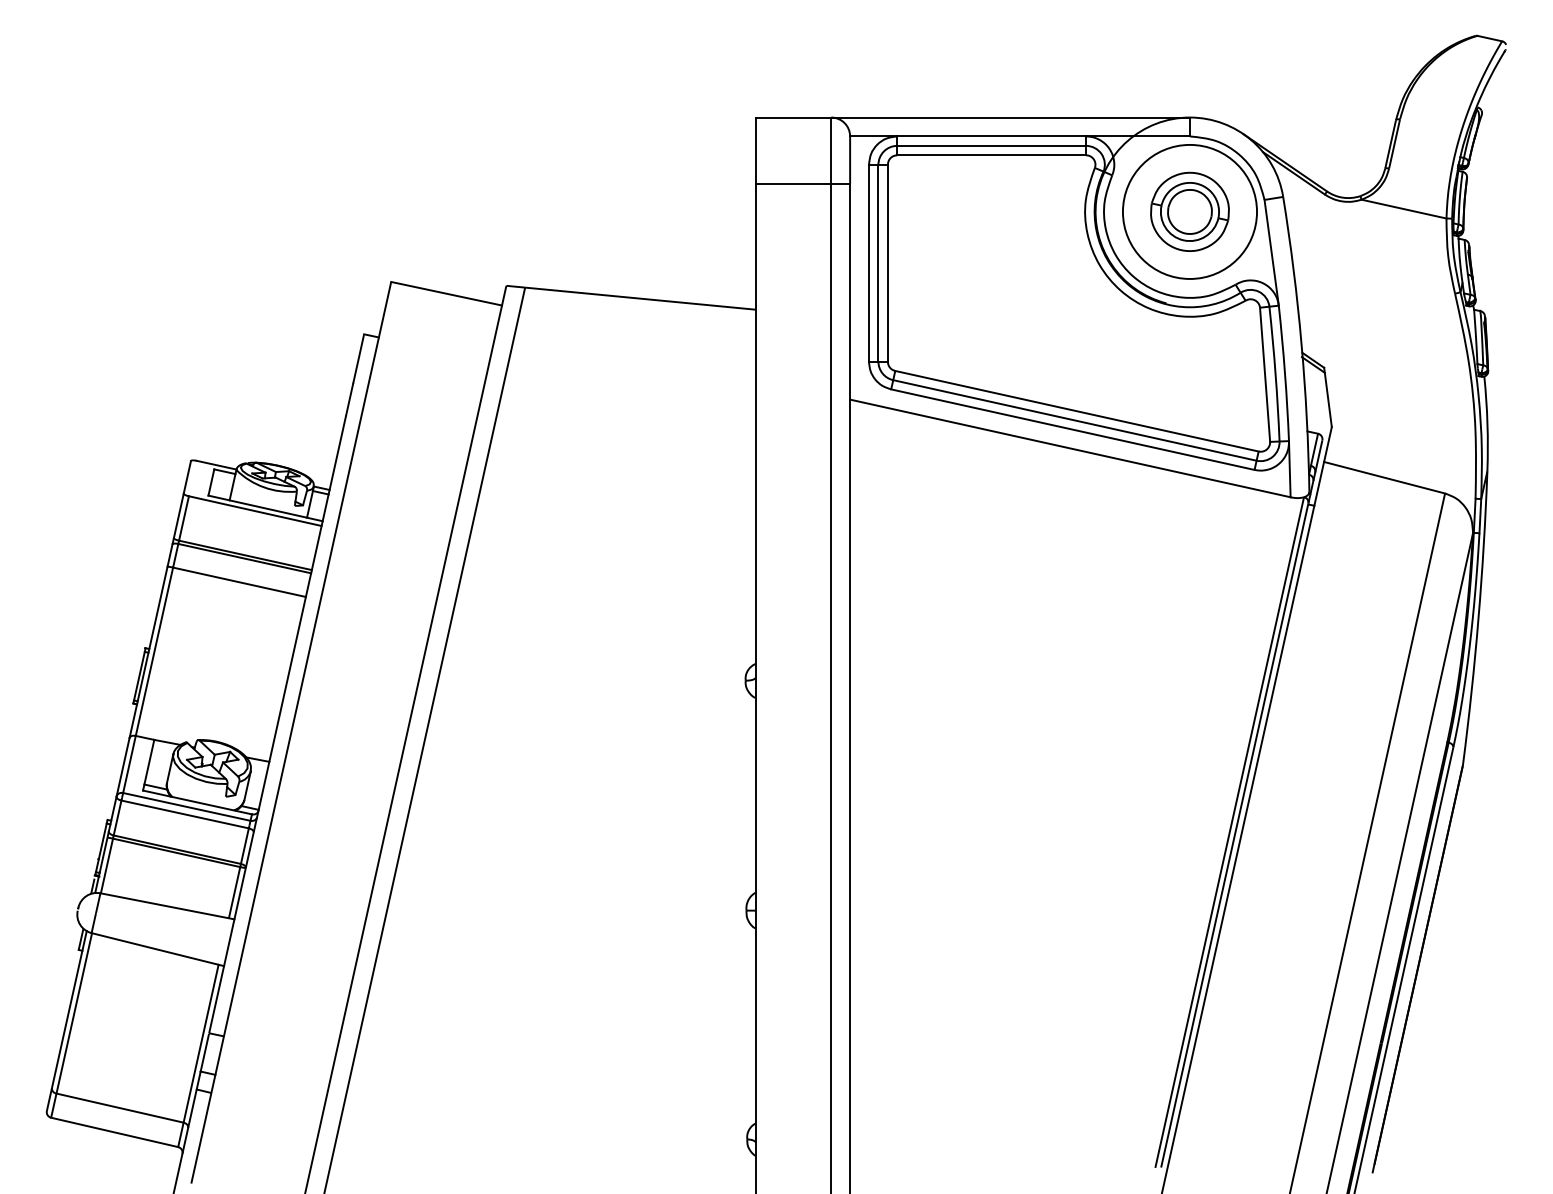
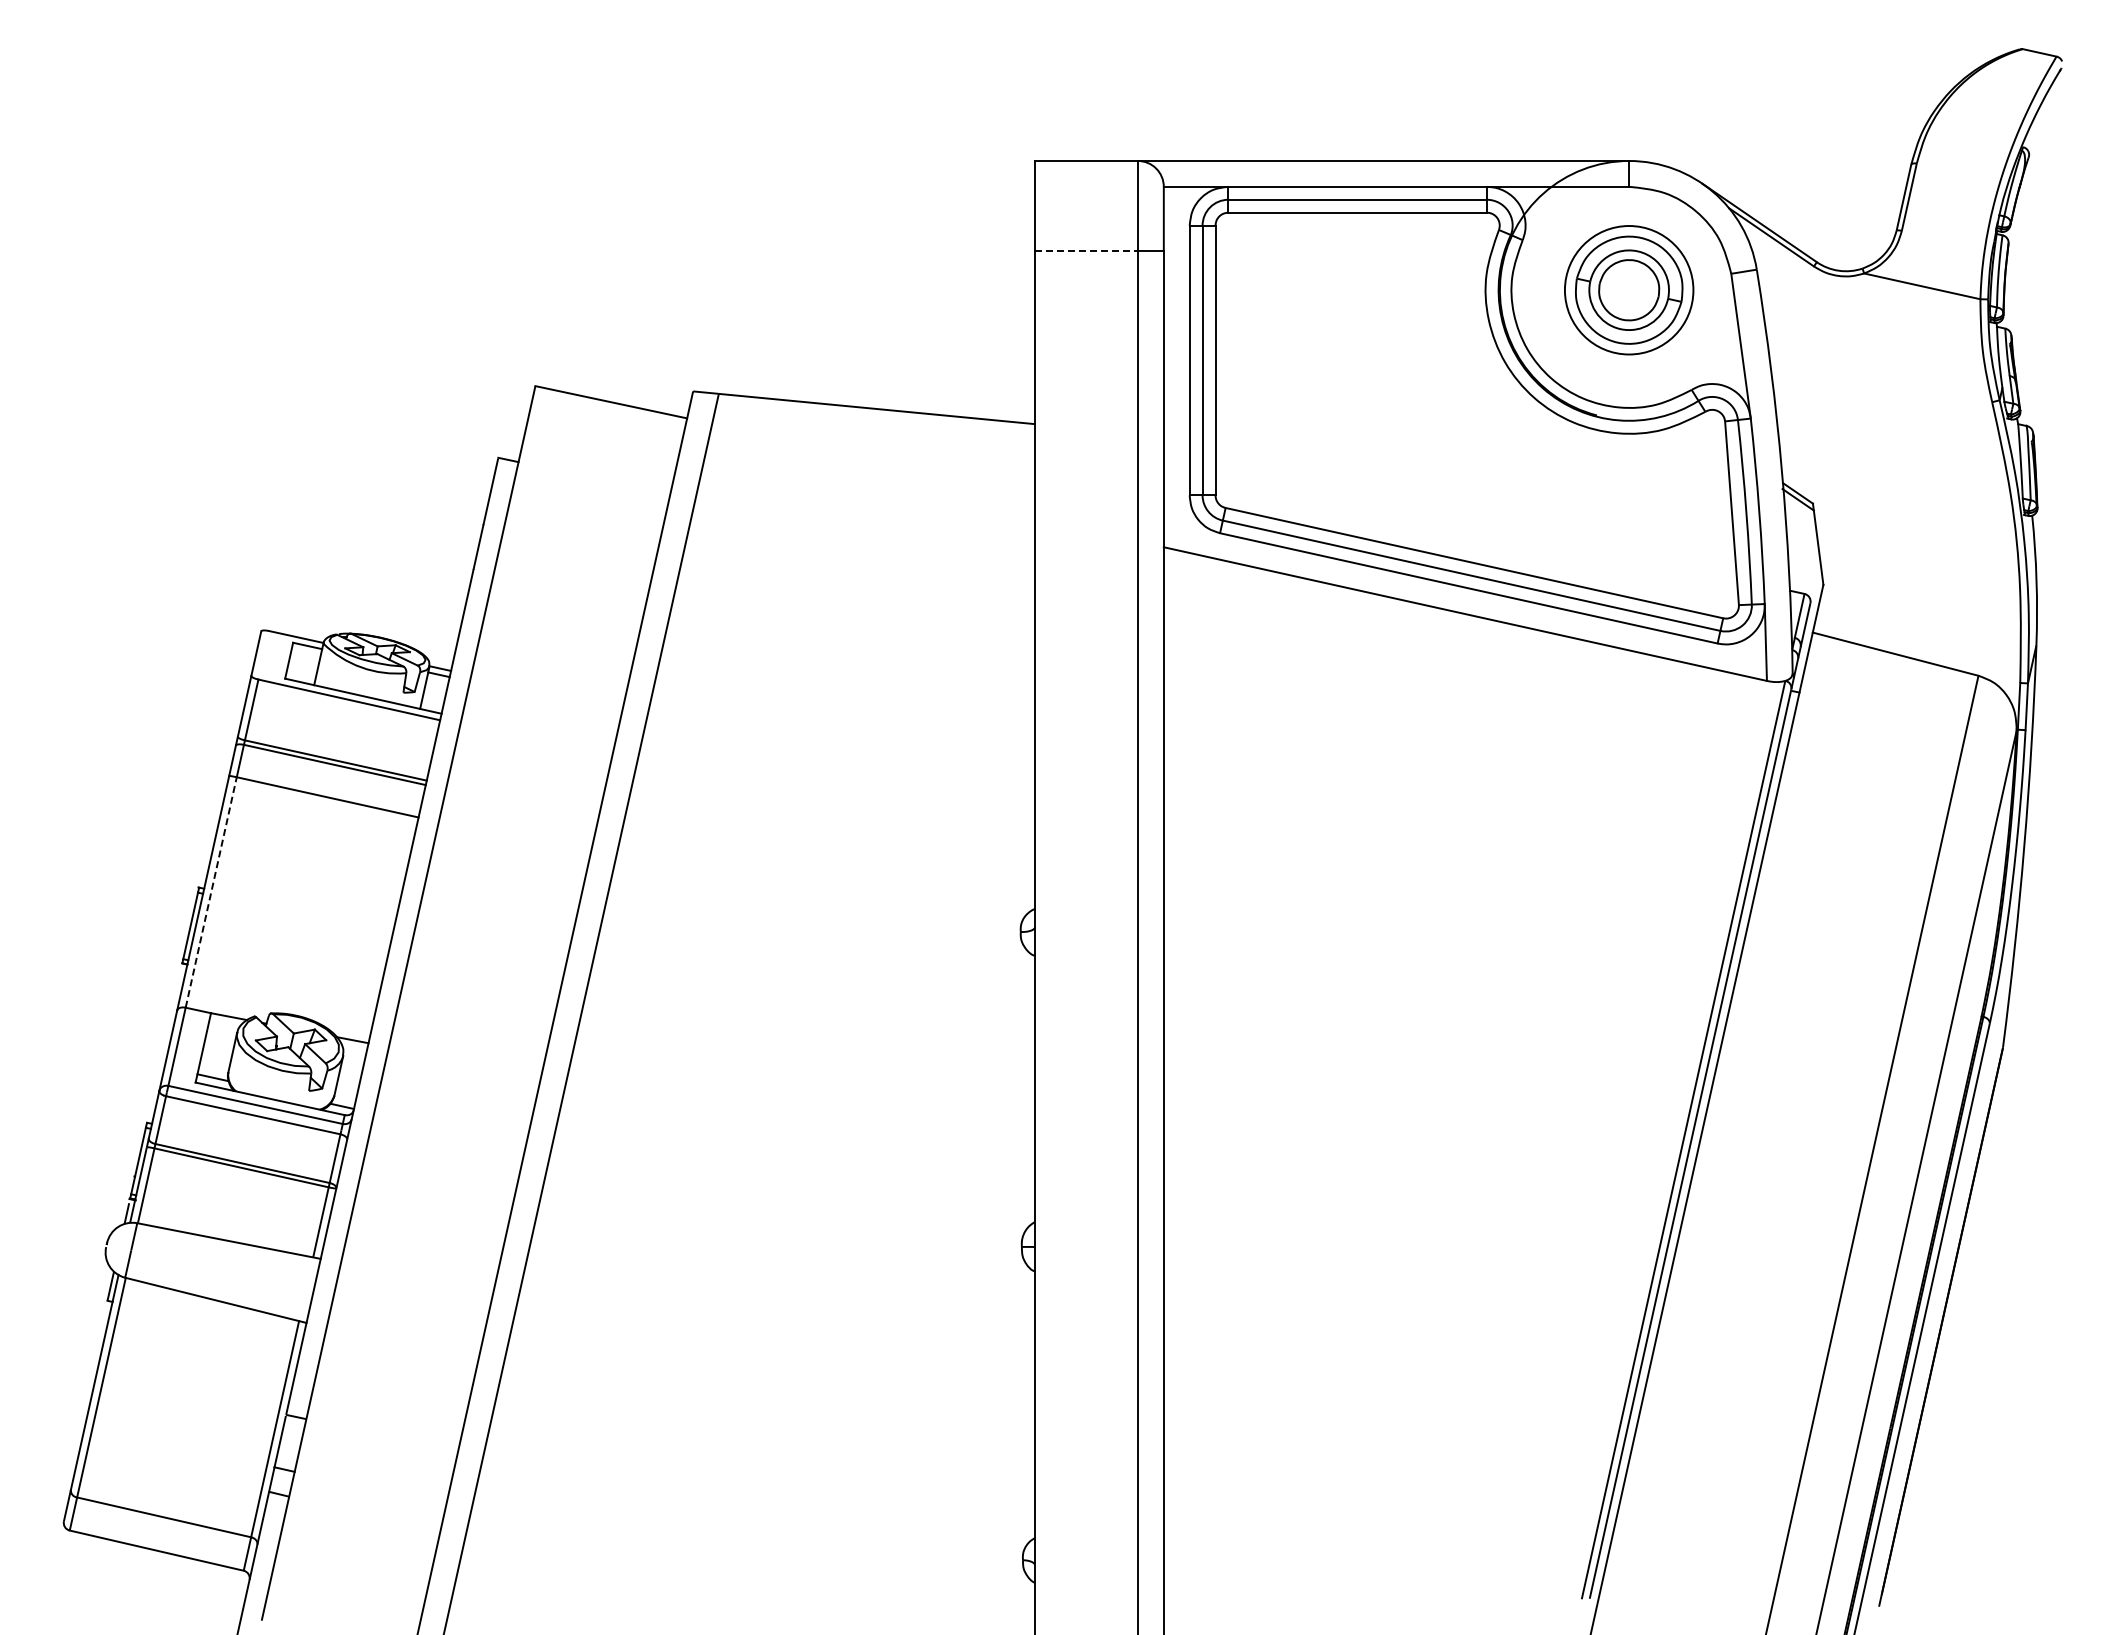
line: (793, 183) -> (1086, 251), solid -> dashed
circle: (1189, 212) -> (1628, 290), size x0.7
line: (154, 651) -> (211, 891), solid -> dashed

